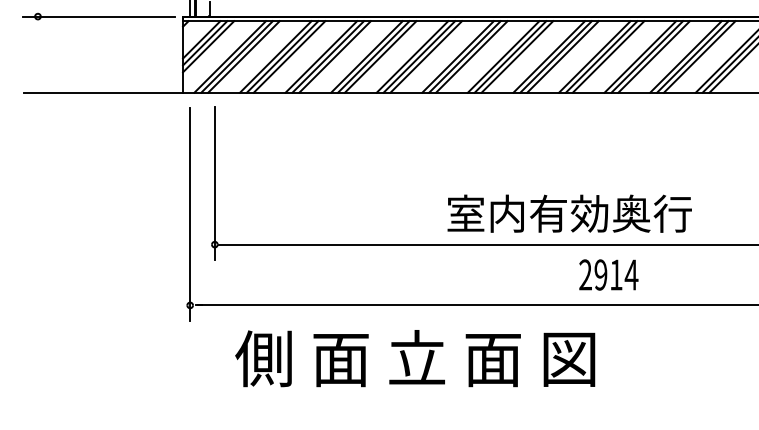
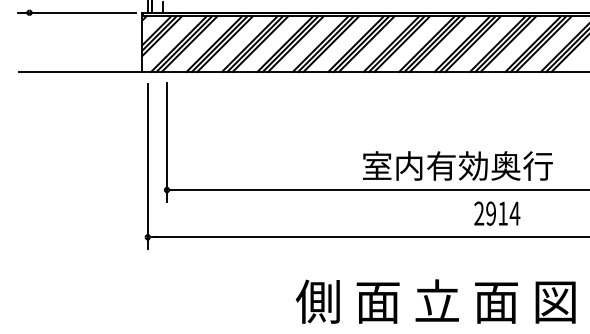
text: (569, 213) -> (457, 165), moved
text: (609, 274) -> (497, 213), moved
text: (414, 358) -> (435, 301), moved

